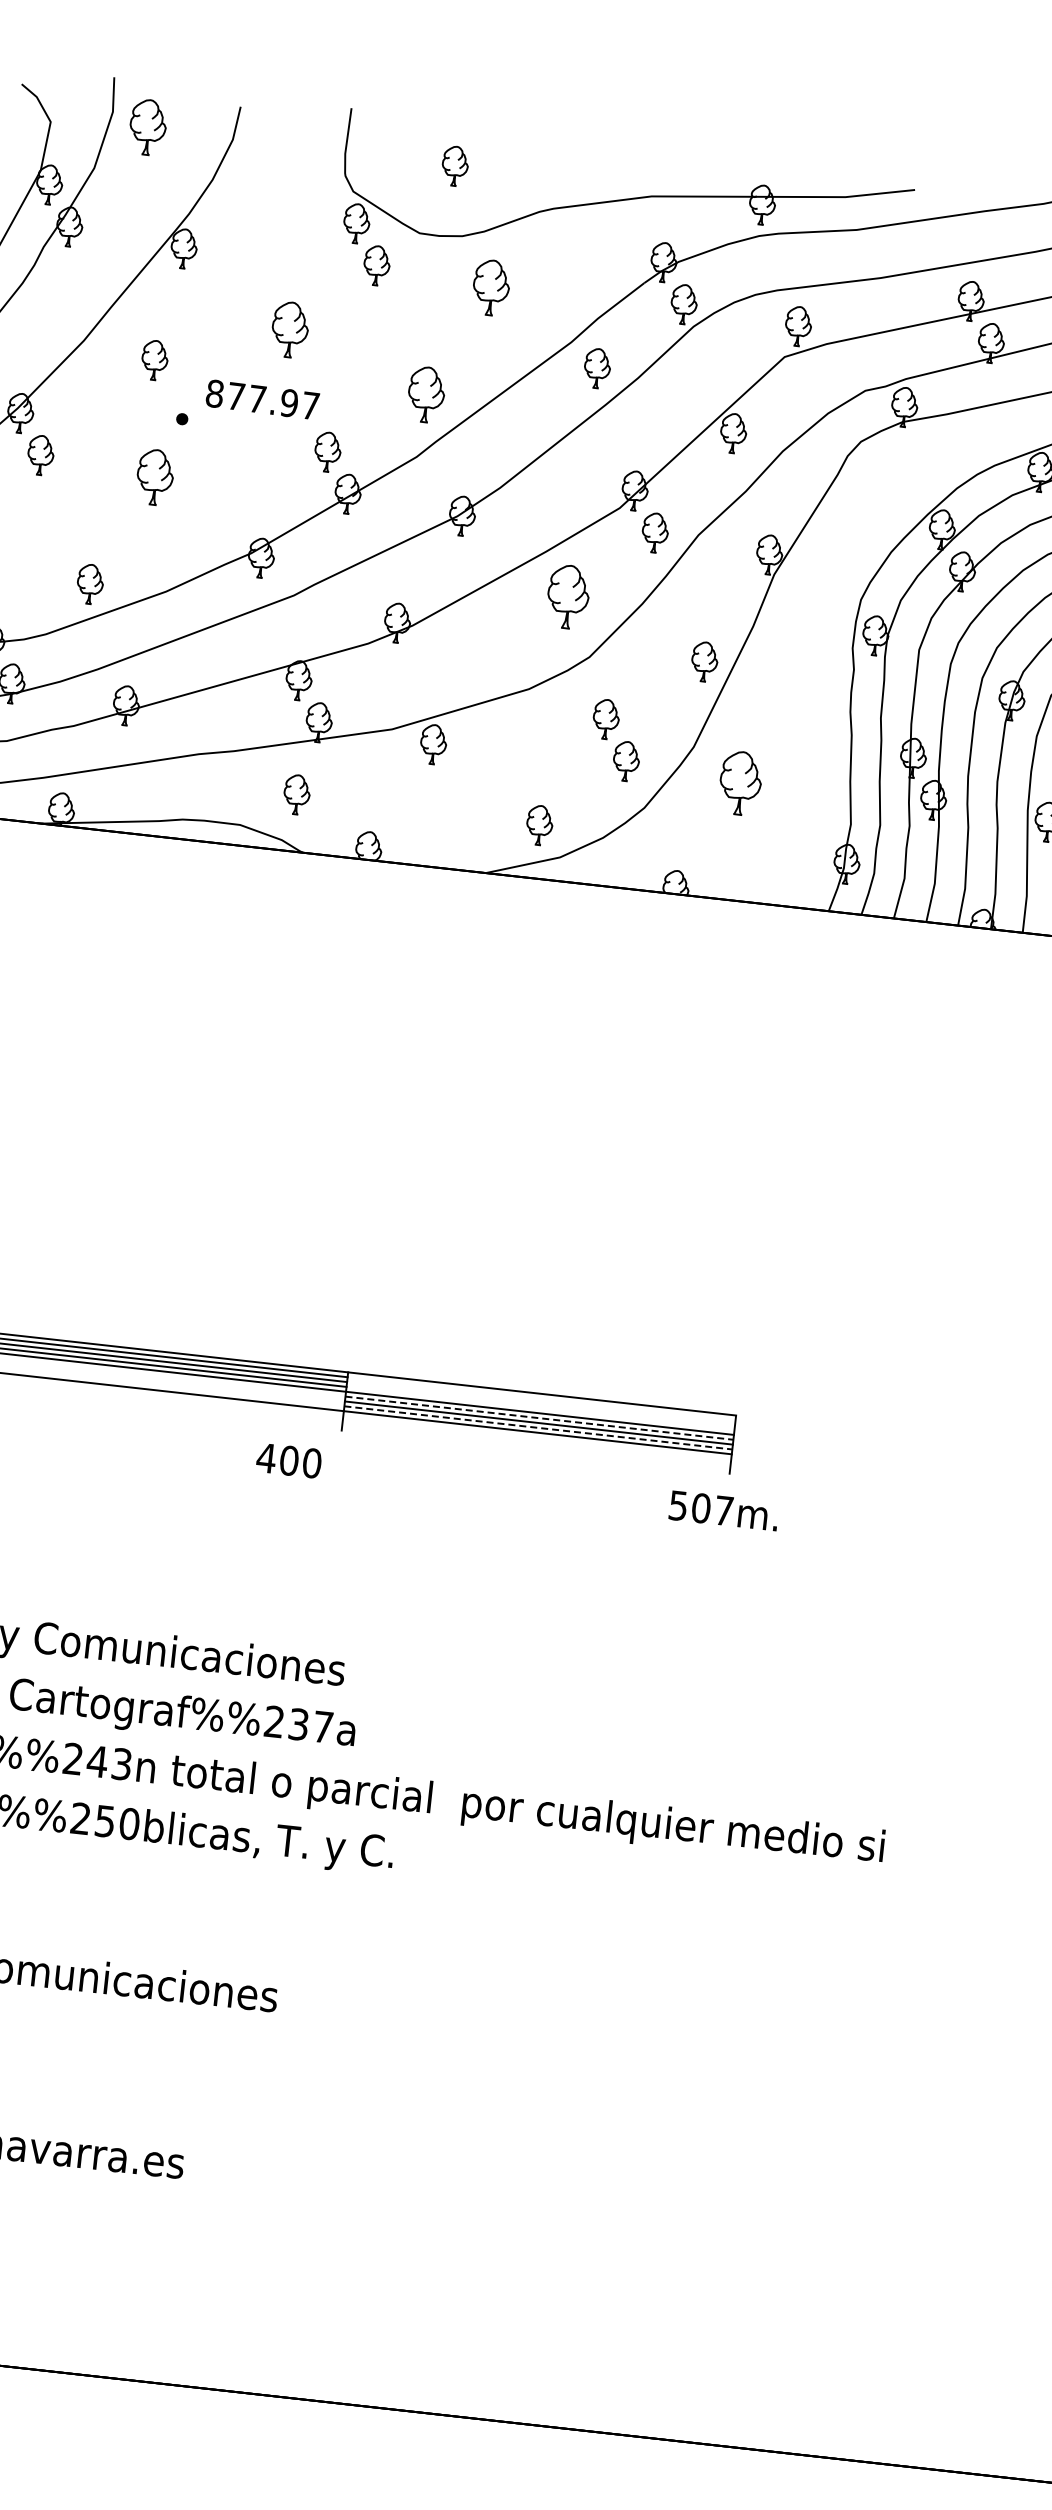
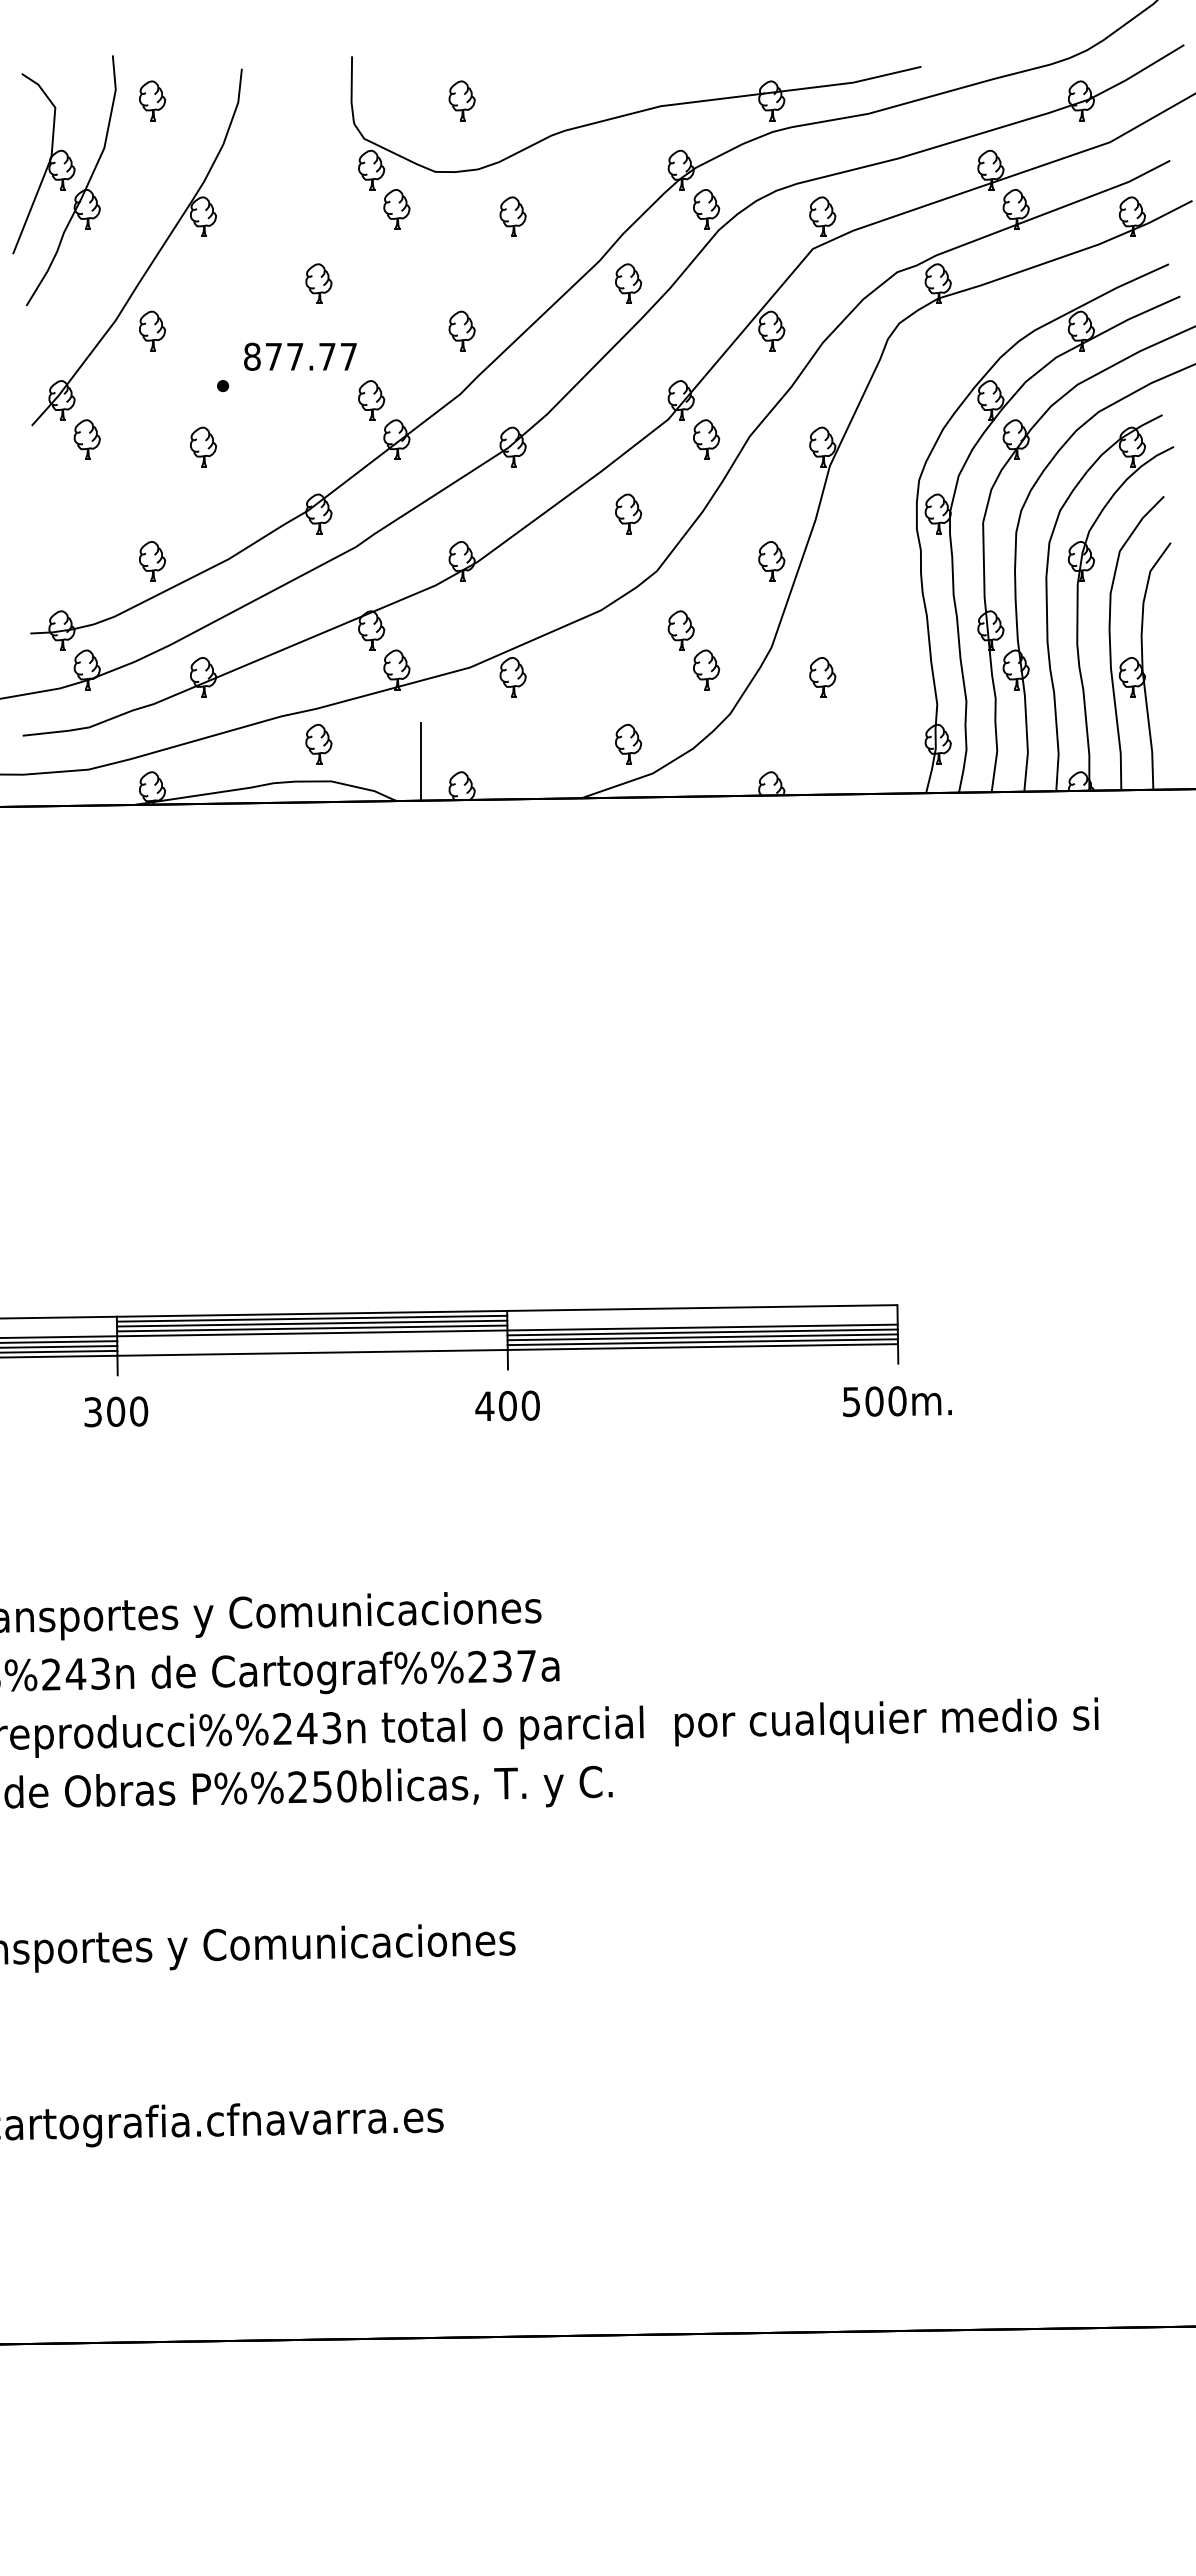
part: (148, 127) -> (152, 100), size x0.71
part: (490, 287) -> (512, 216), size x0.71
part: (289, 329) -> (318, 283), size x0.71
part: (154, 359) -> (152, 330), moved
part: (425, 393) -> (461, 330), size x0.71
text: (289, 402) -> (327, 356), 877.97 -> 877.77
part: (155, 476) -> (203, 446), size x0.71
part: (568, 596) -> (628, 513), size x0.62
part: (740, 783) -> (822, 677), size x0.62
part: (296, 793) -> (318, 743), moved
line: (332, 816) -> (421, 761), added
line: (540, 1418) -> (703, 1332), dashed -> solid
line: (539, 1428) -> (703, 1342), dashed -> solid
text: (289, 1460) -> (507, 1405), moved
text: (724, 1511) -> (897, 1401), 507m. -> 500m.

